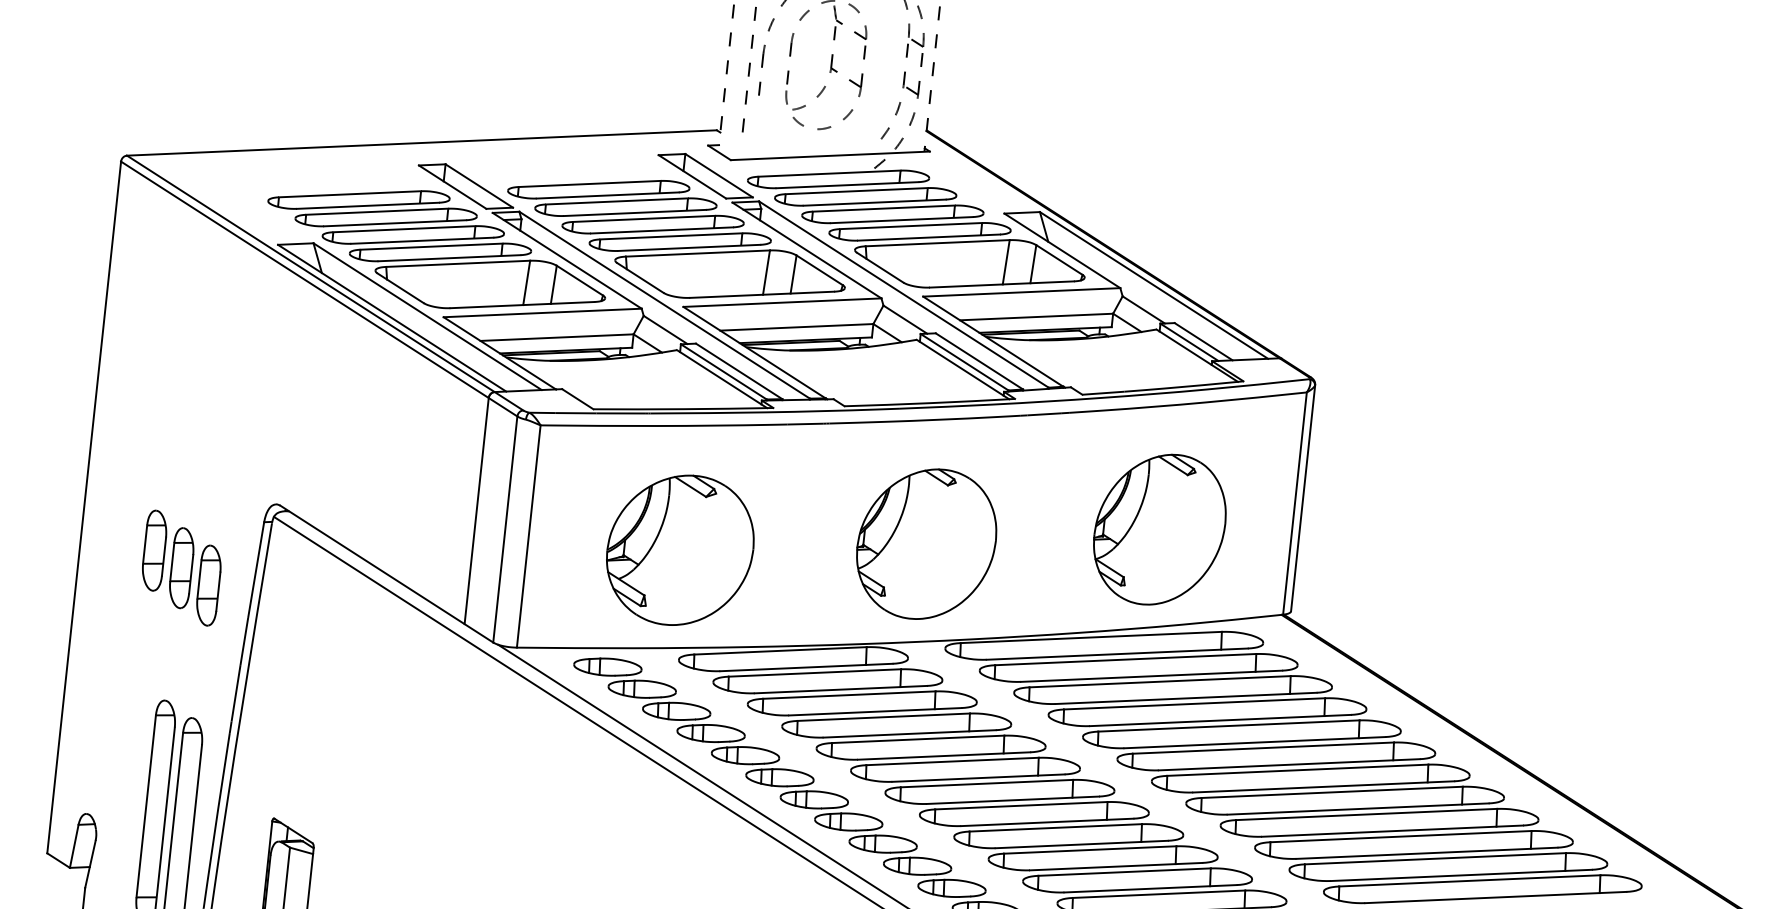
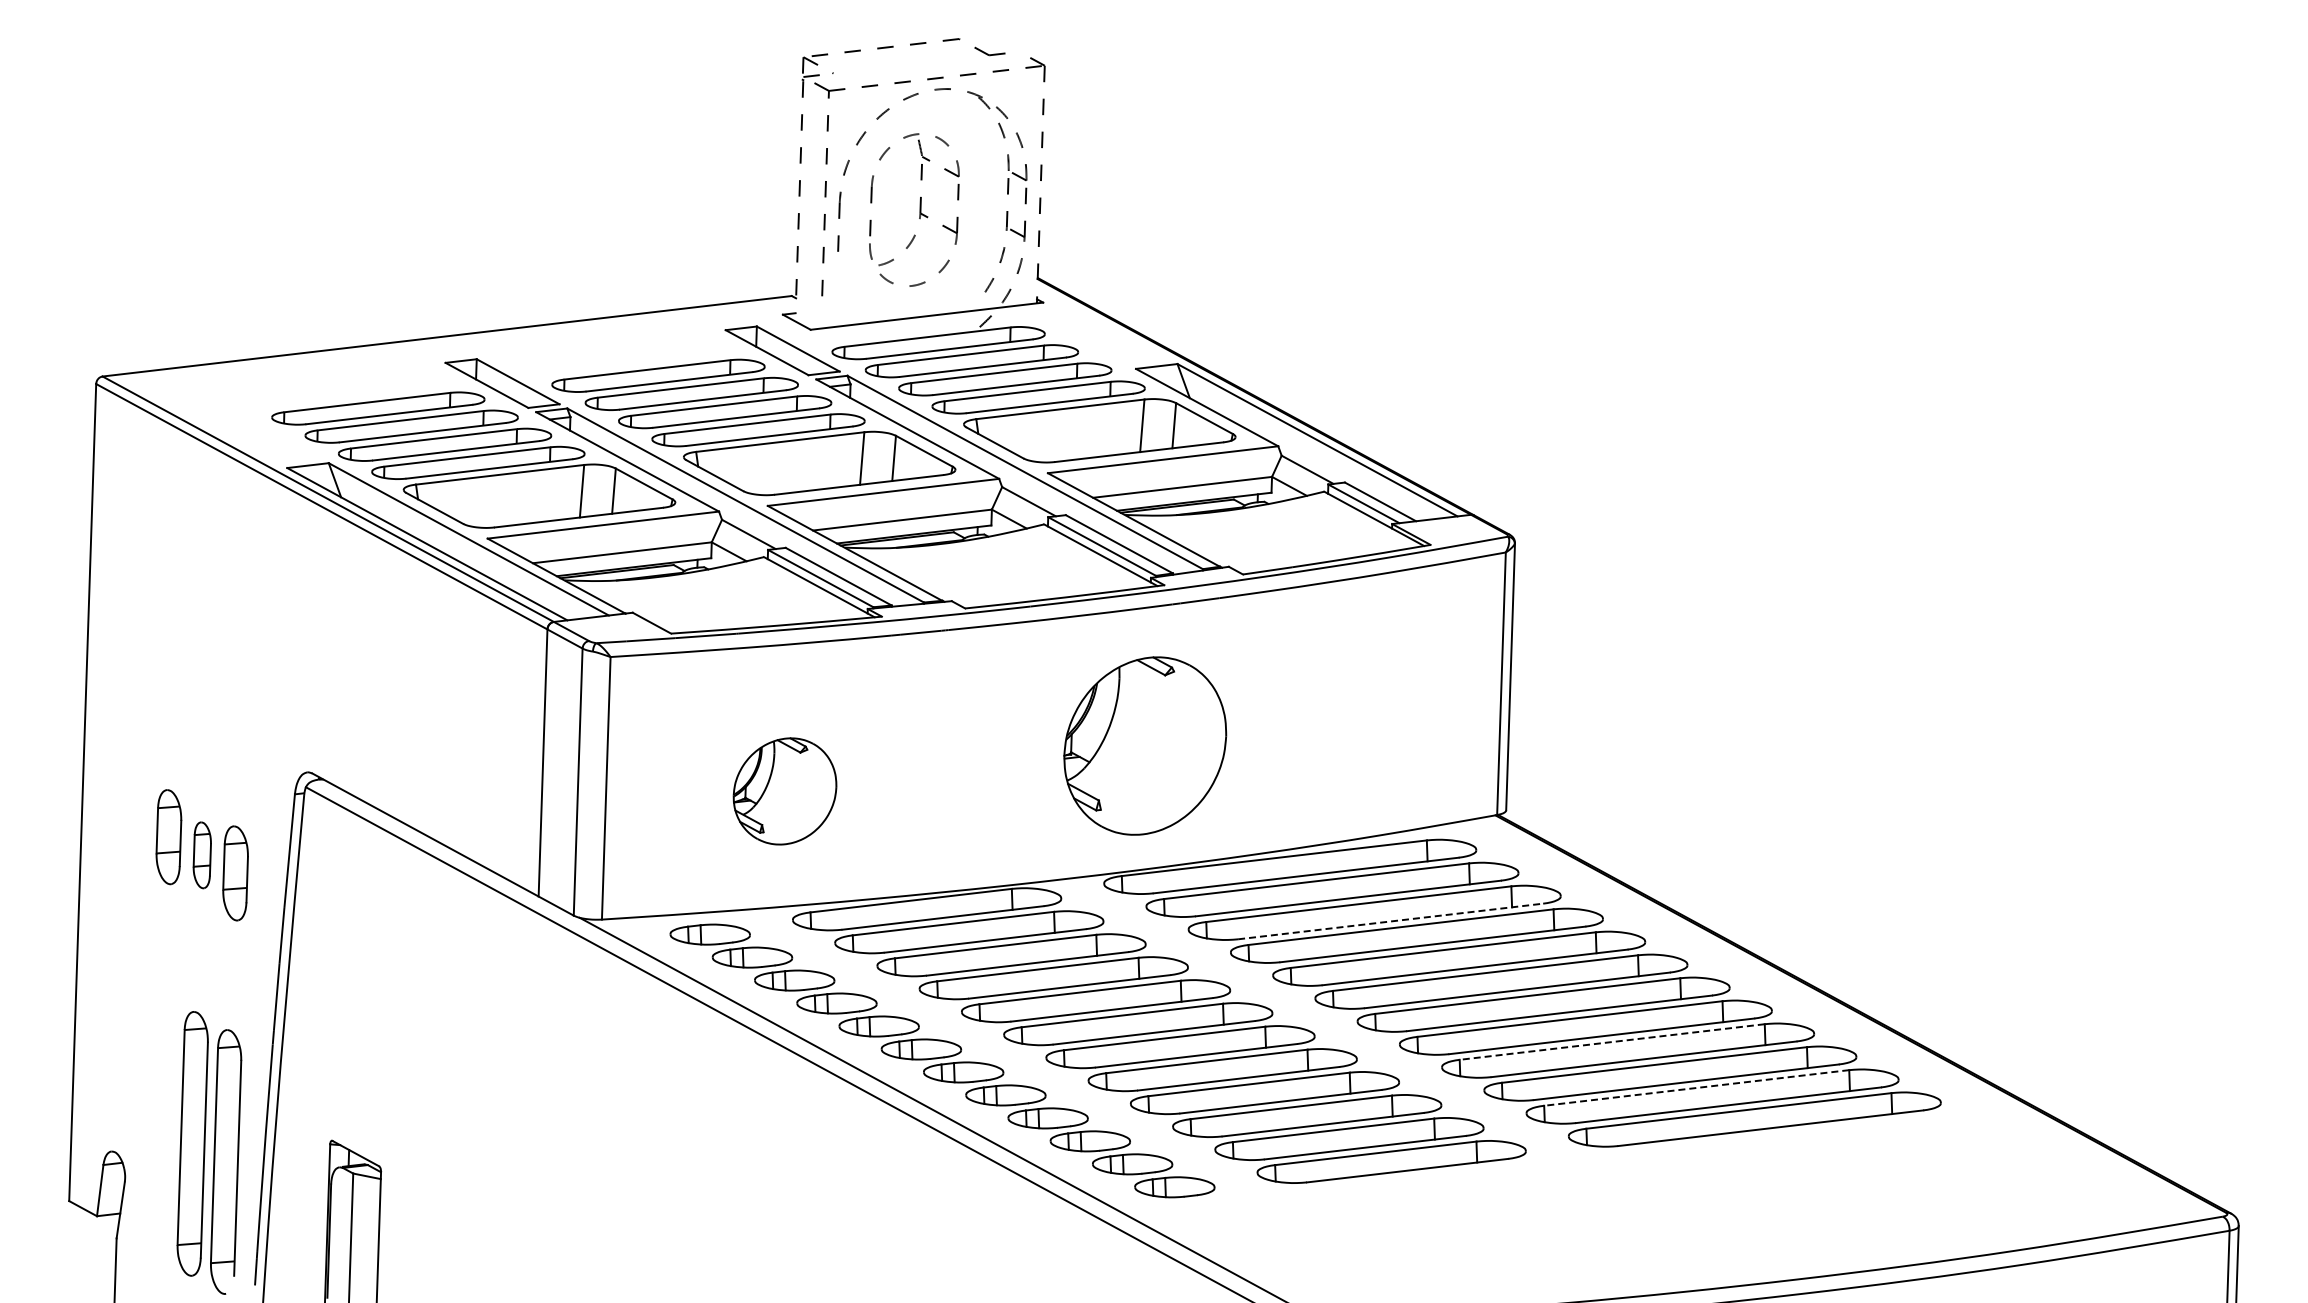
part: (1159, 529) -> (1345, 725), removed
part: (926, 543) -> (1145, 745), moved
part: (679, 550) -> (784, 791), size x0.6
part: (181, 568) -> (202, 855), size x0.7
line: (1185, 698) -> (1390, 921), solid -> dashed
line: (1366, 814) -> (1612, 1042), solid -> dashed
line: (1435, 858) -> (1696, 1087), solid -> dashed

